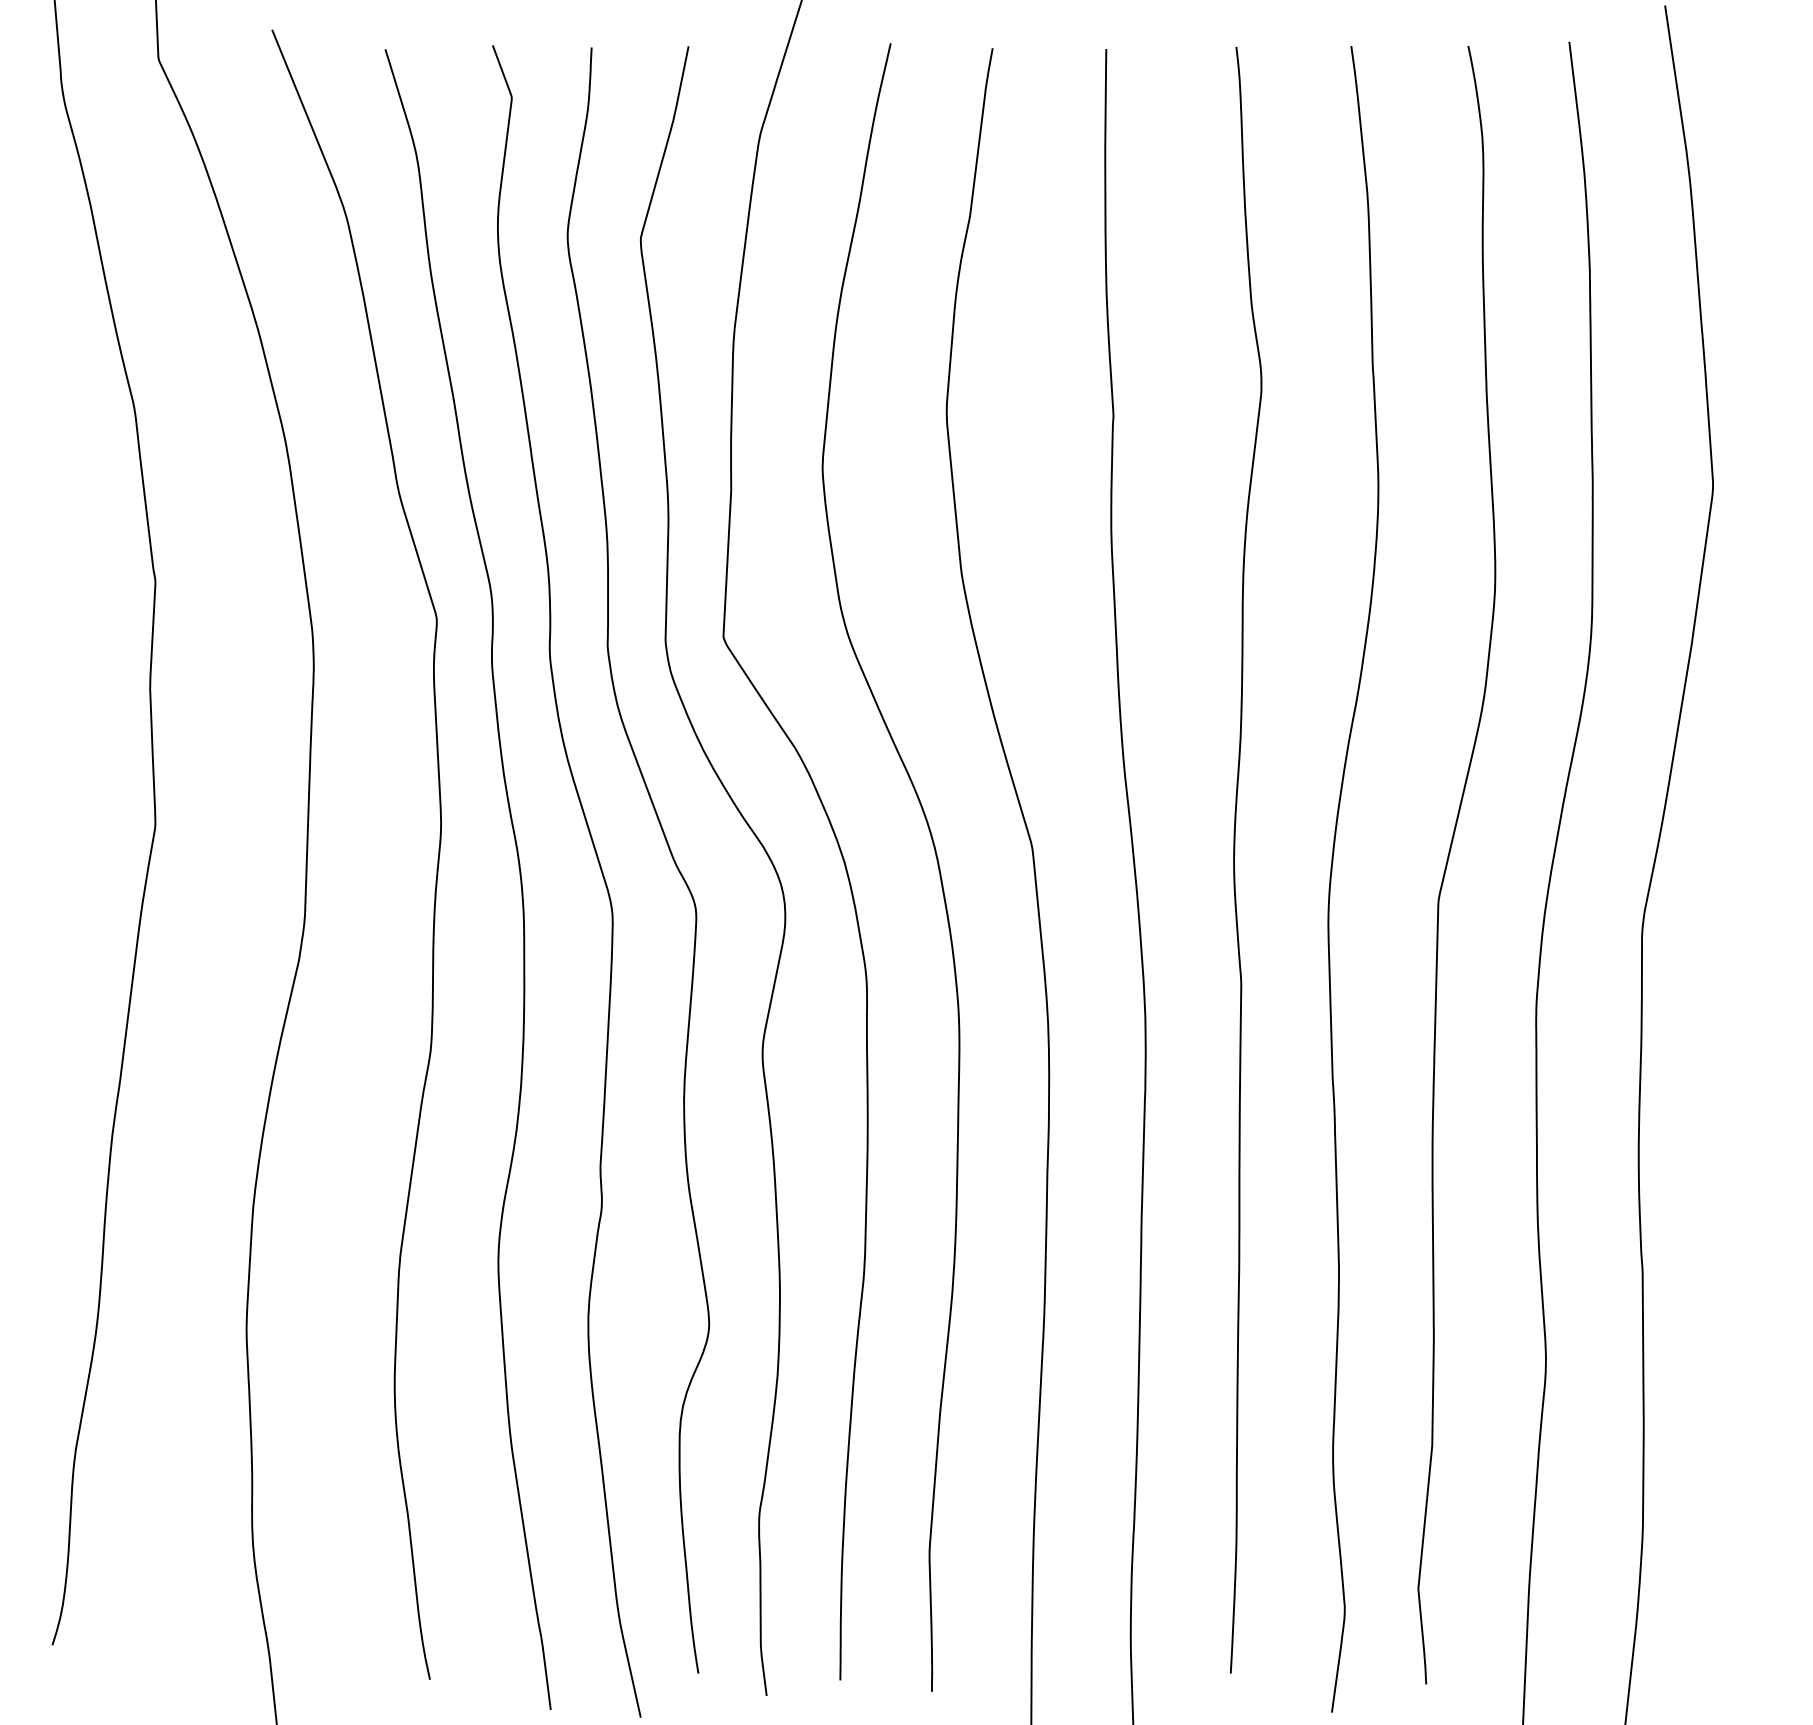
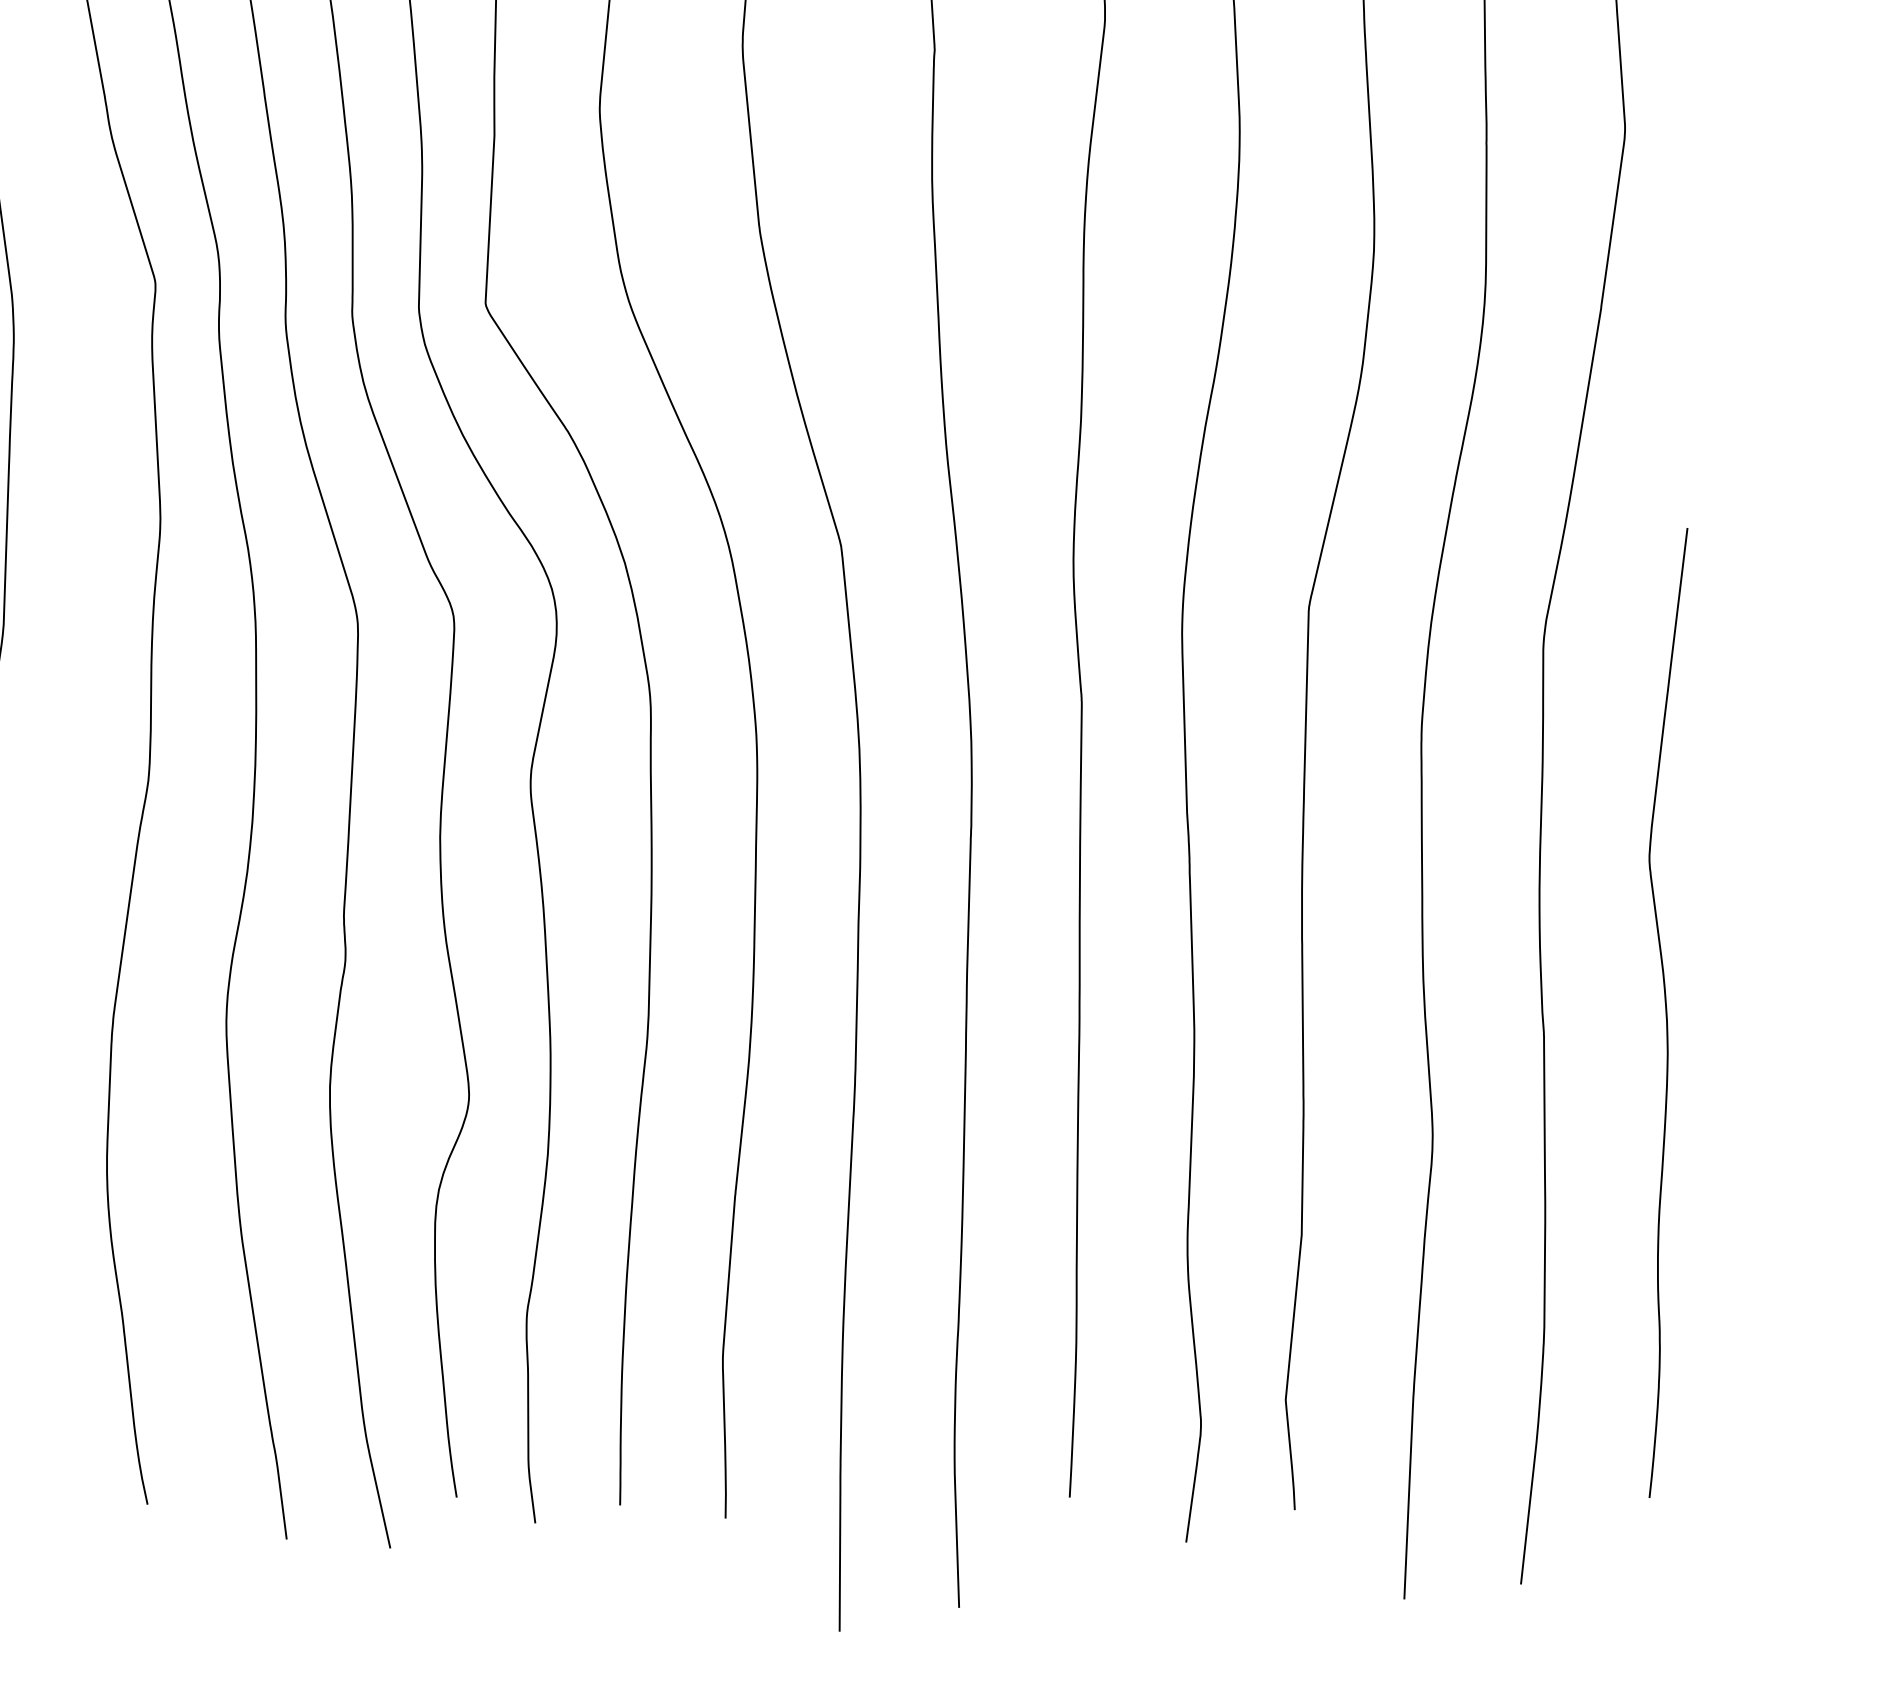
curve: (1749, 1252) -> (1667, 1012), added

